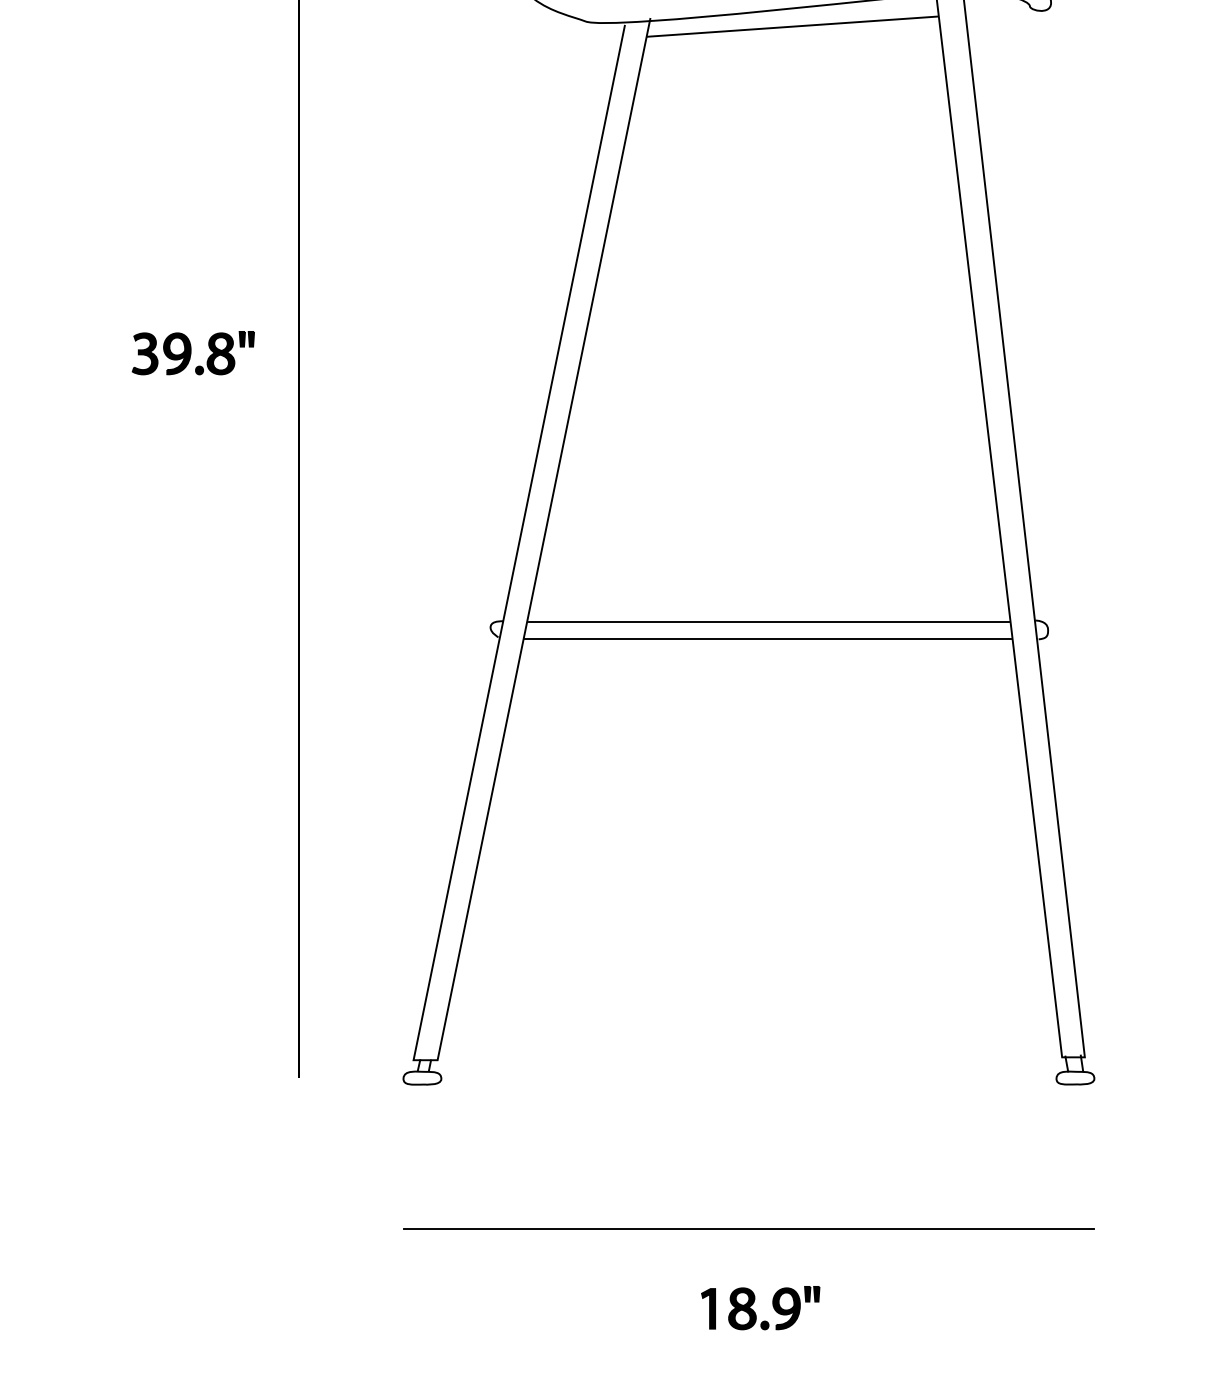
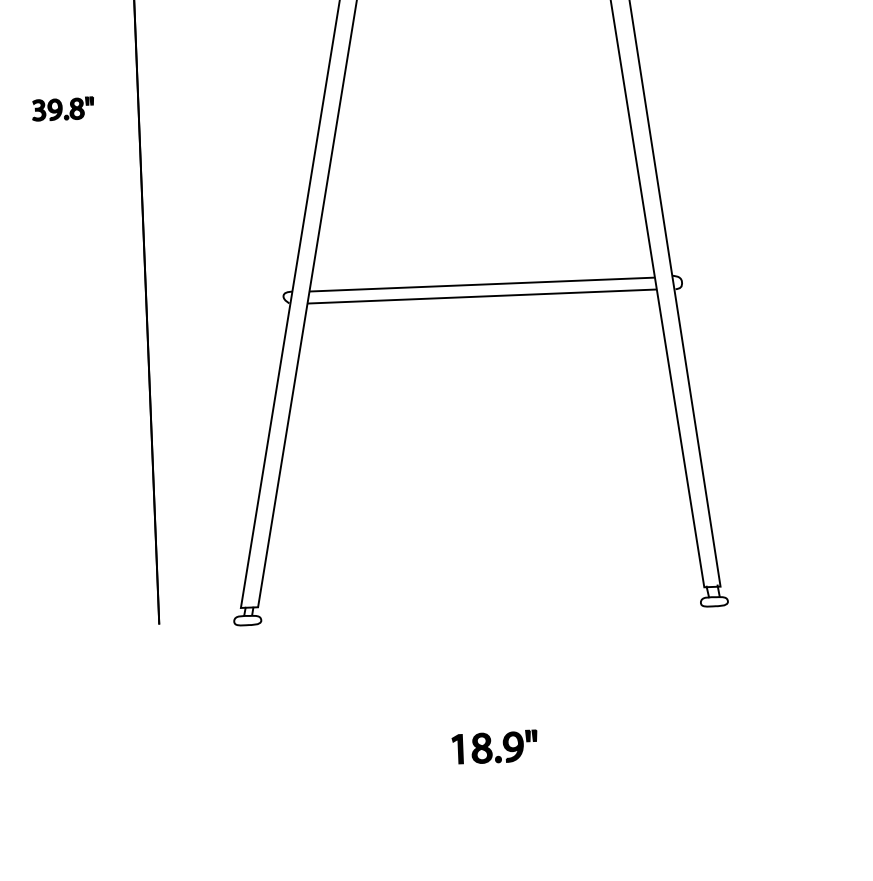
part: (192, 353) -> (62, 109), size x0.7
line: (748, 1229) -> (485, 719), removed
part: (755, 1312) -> (491, 750), moved

